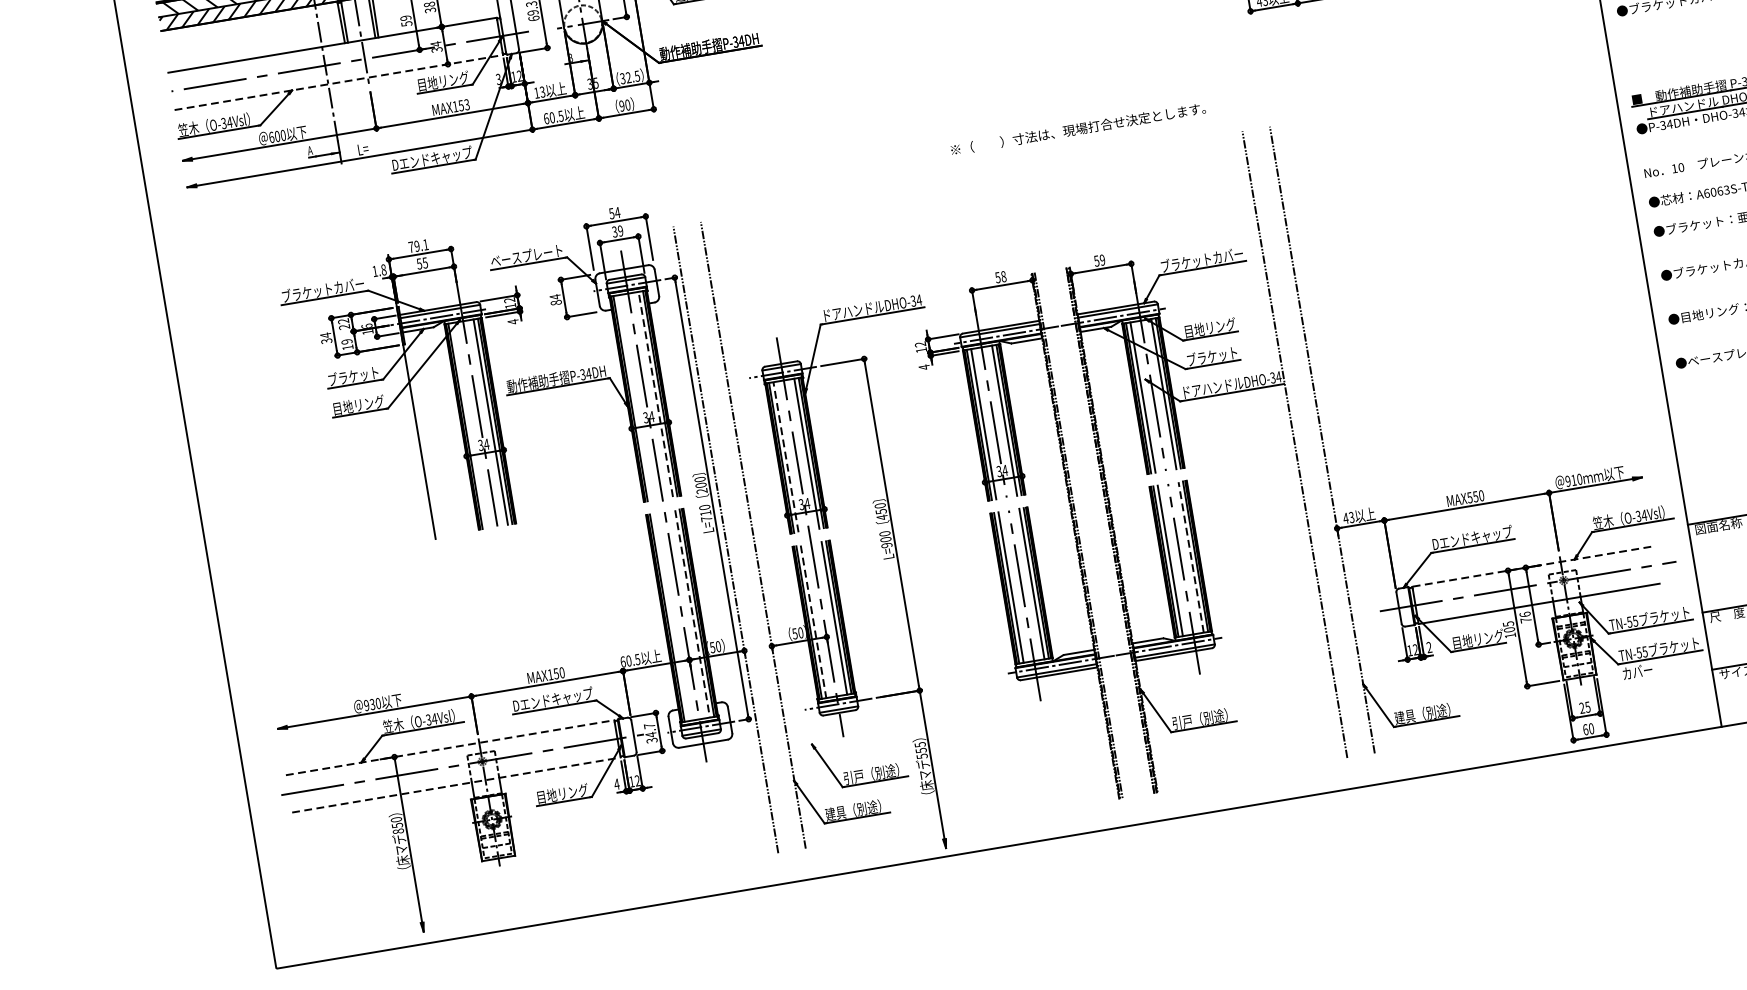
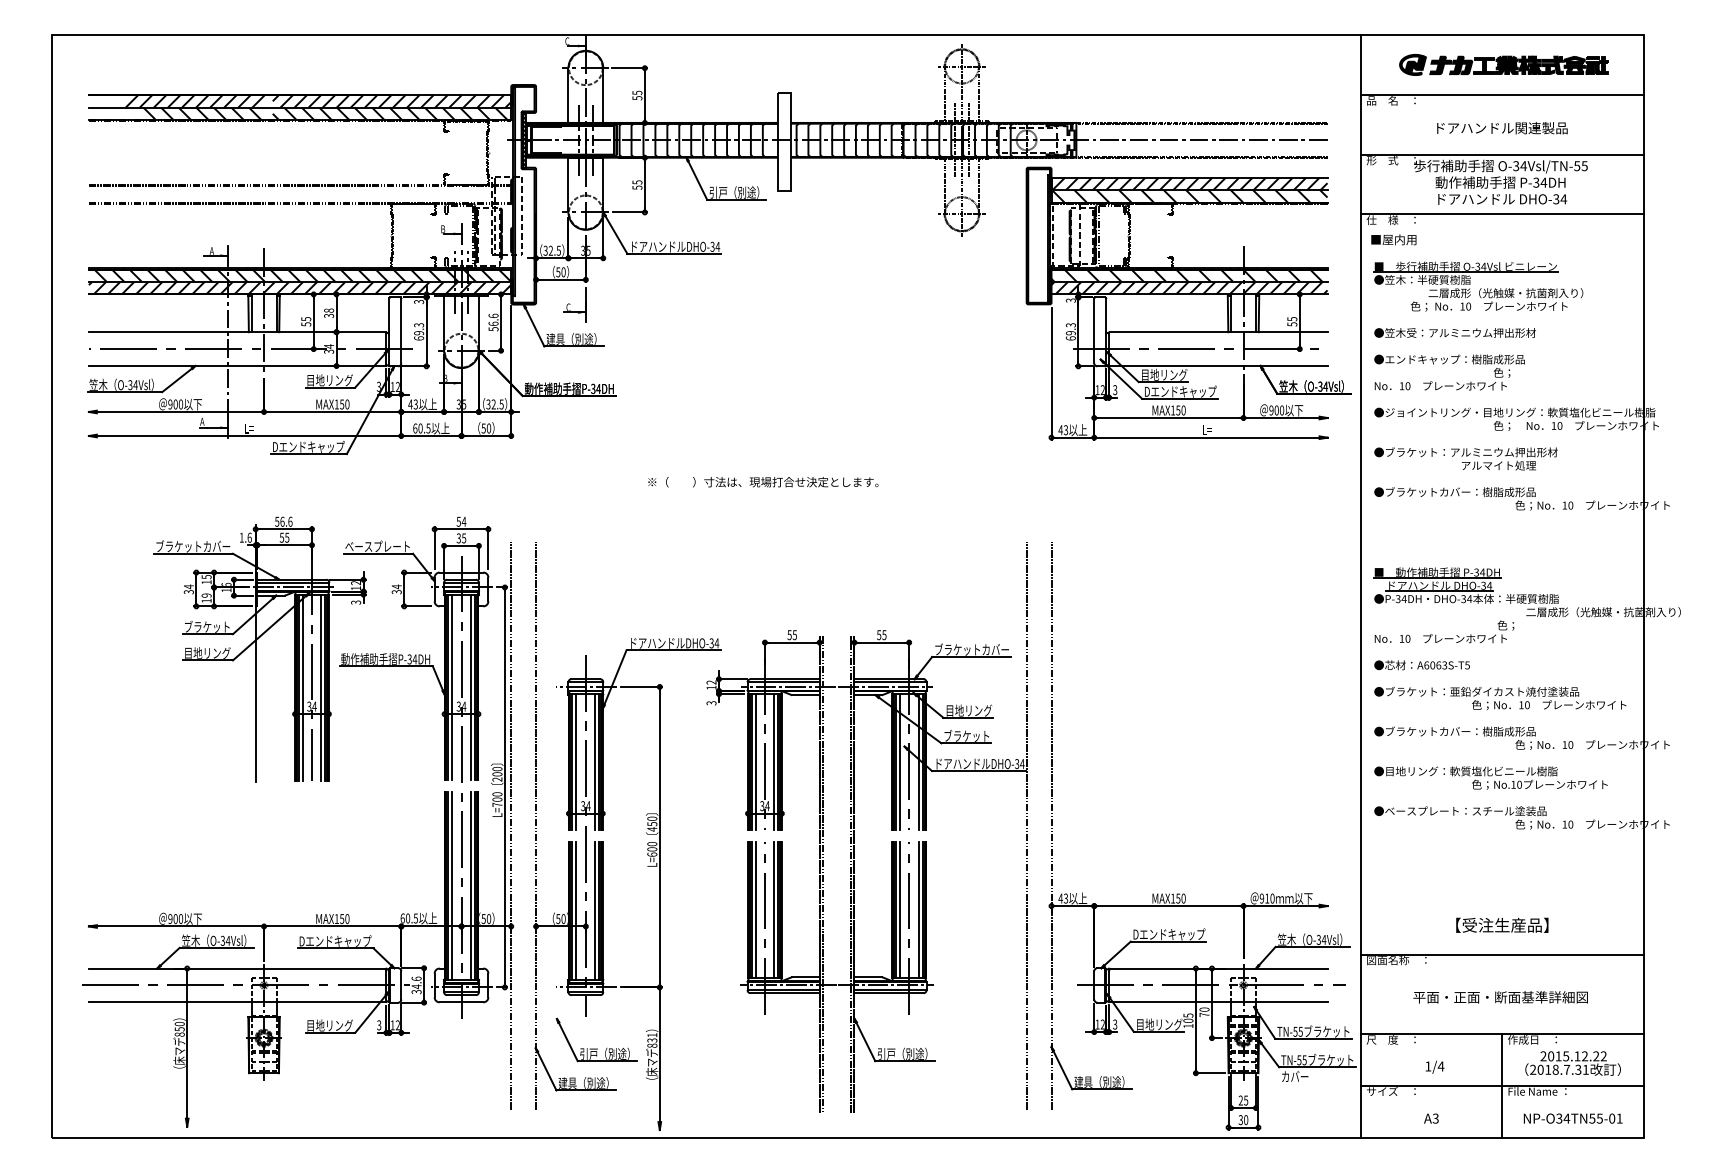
text: (406, 18) -> (306, 319), 59 -> 55
line: (338, 83) -> (237, 366), dashed -> solid
text: (536, 93) -> (410, 404), 13 -> 43
text: (467, 104) -> (347, 404), MAX153 -> MAX150
text: (621, 106) -> (483, 428), 90 -> 50
text: (1078, 129) -> (763, 482), moved
text: (271, 137) -> (170, 404), 600 -> 900
text: (621, 231) -> (464, 538), 39 -> 35
text: (418, 245) -> (283, 521), 79.1 -> 56.6
text: (1102, 259) -> (884, 634), 59 -> 55
text: (383, 269) -> (249, 537), 1.8 -> 1.6
text: (1003, 276) -> (794, 634), 58 -> 55
text: (556, 303) -> (396, 592), 84 -> 34
text: (513, 321) -> (356, 602), 4 -> 3
text: (343, 324) -> (206, 579), 22 -> 15
text: (924, 367) -> (711, 703), 4 -> 3
line: (655, 394) -> (470, 687), dashed -> solid
line: (635, 397) -> (452, 687), added
line: (469, 425) -> (302, 687), added
line: (786, 457) -> (576, 762), dashed -> solid
text: (1469, 497) -> (1172, 898), MAX550 -> MAX150
text: (705, 513) -> (497, 799), L=710 -> L=700
text: (887, 545) -> (652, 854), L=900 -> L=600
line: (1190, 556) -> (918, 909), dashed -> solid
line: (1533, 566) -> (1218, 968), dashed -> solid
line: (692, 614) -> (470, 886), dashed -> solid
text: (1525, 614) -> (1204, 1009), 76 -> 70
line: (672, 617) -> (452, 886), added
line: (813, 622) -> (576, 911), dashed -> solid
text: (1429, 647) -> (1115, 1024), 2 -> 3
text: (372, 704) -> (175, 918), 930 -> 900
text: (649, 725) -> (416, 978), 34.7 -> 34.6
text: (1585, 730) -> (1240, 1120), 60 -> 30
line: (449, 747) -> (237, 968), dashed -> solid
text: (921, 750) -> (652, 1040), 555 -> 831
text: (616, 784) -> (378, 1025), 4 -> 3
line: (456, 785) -> (237, 1002), dashed -> solid

